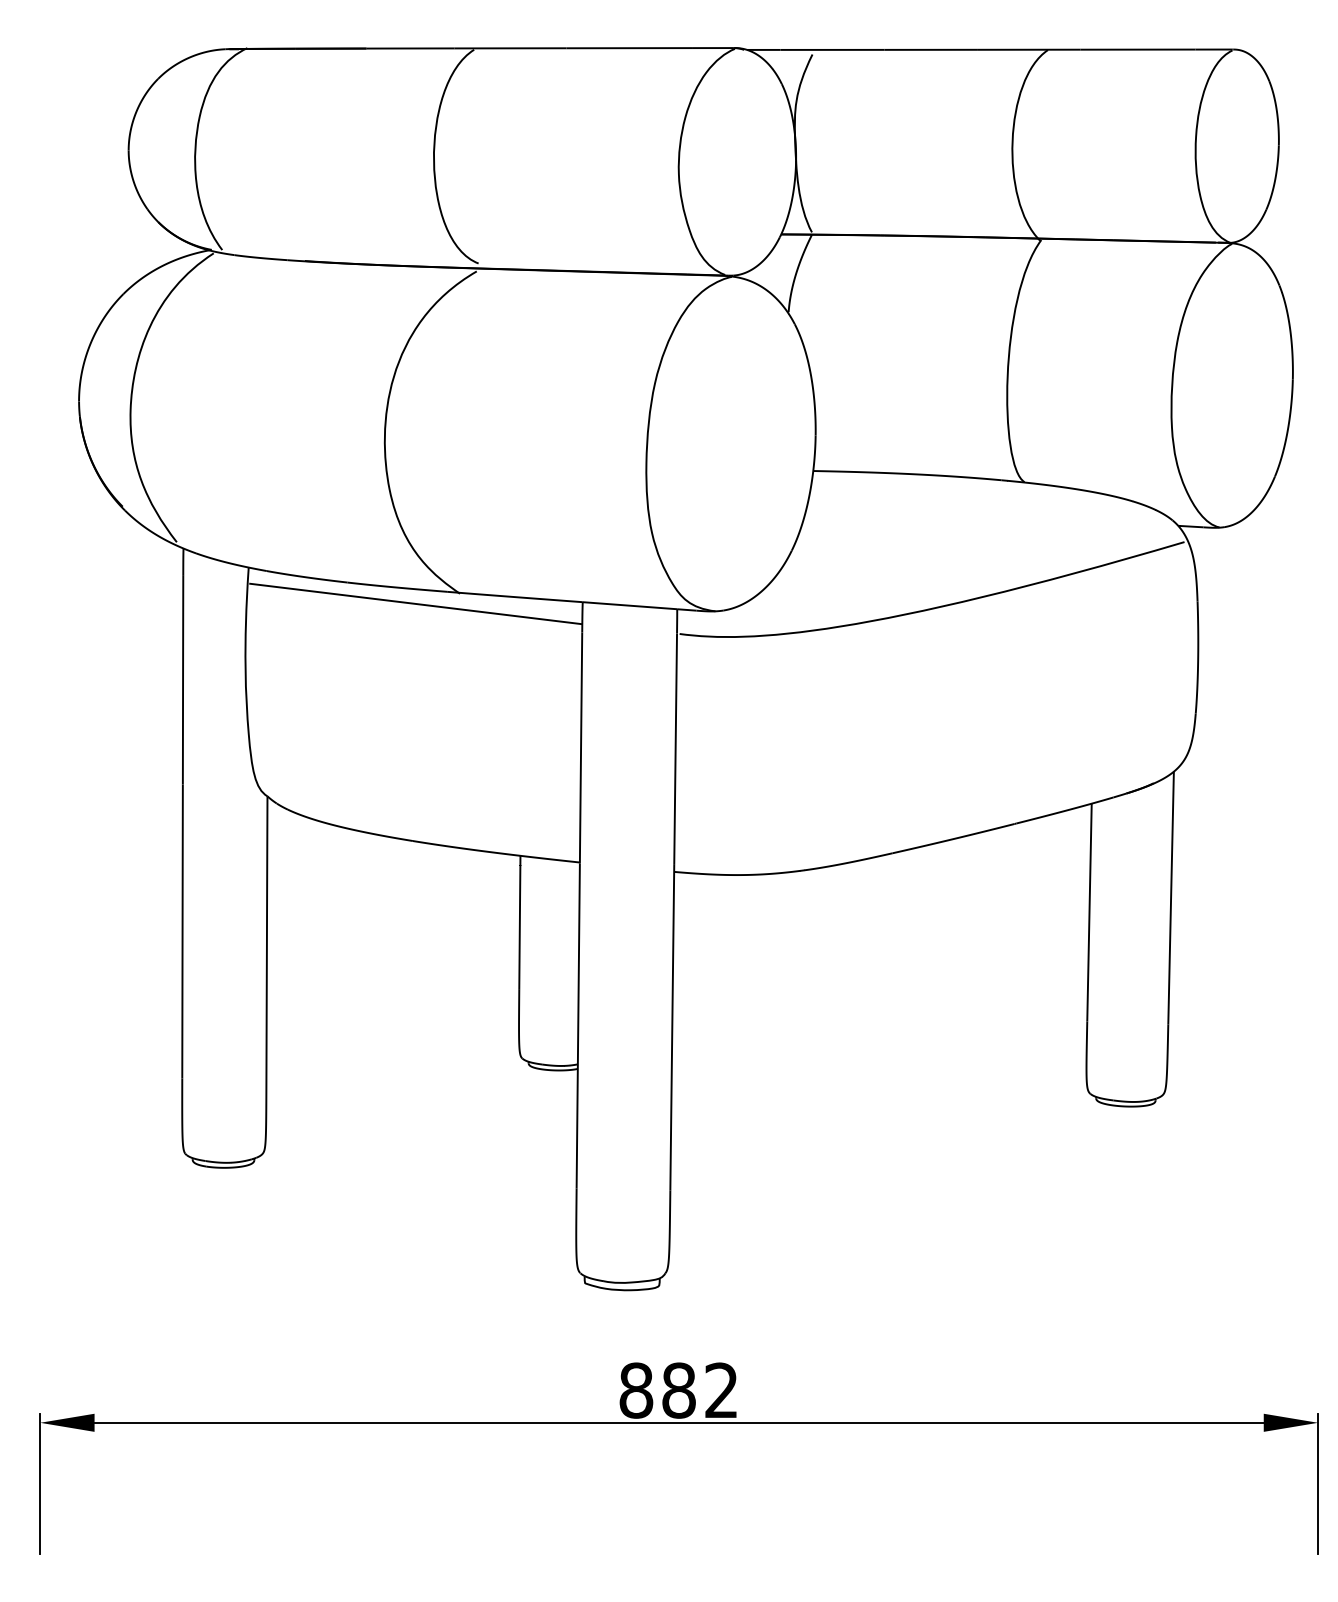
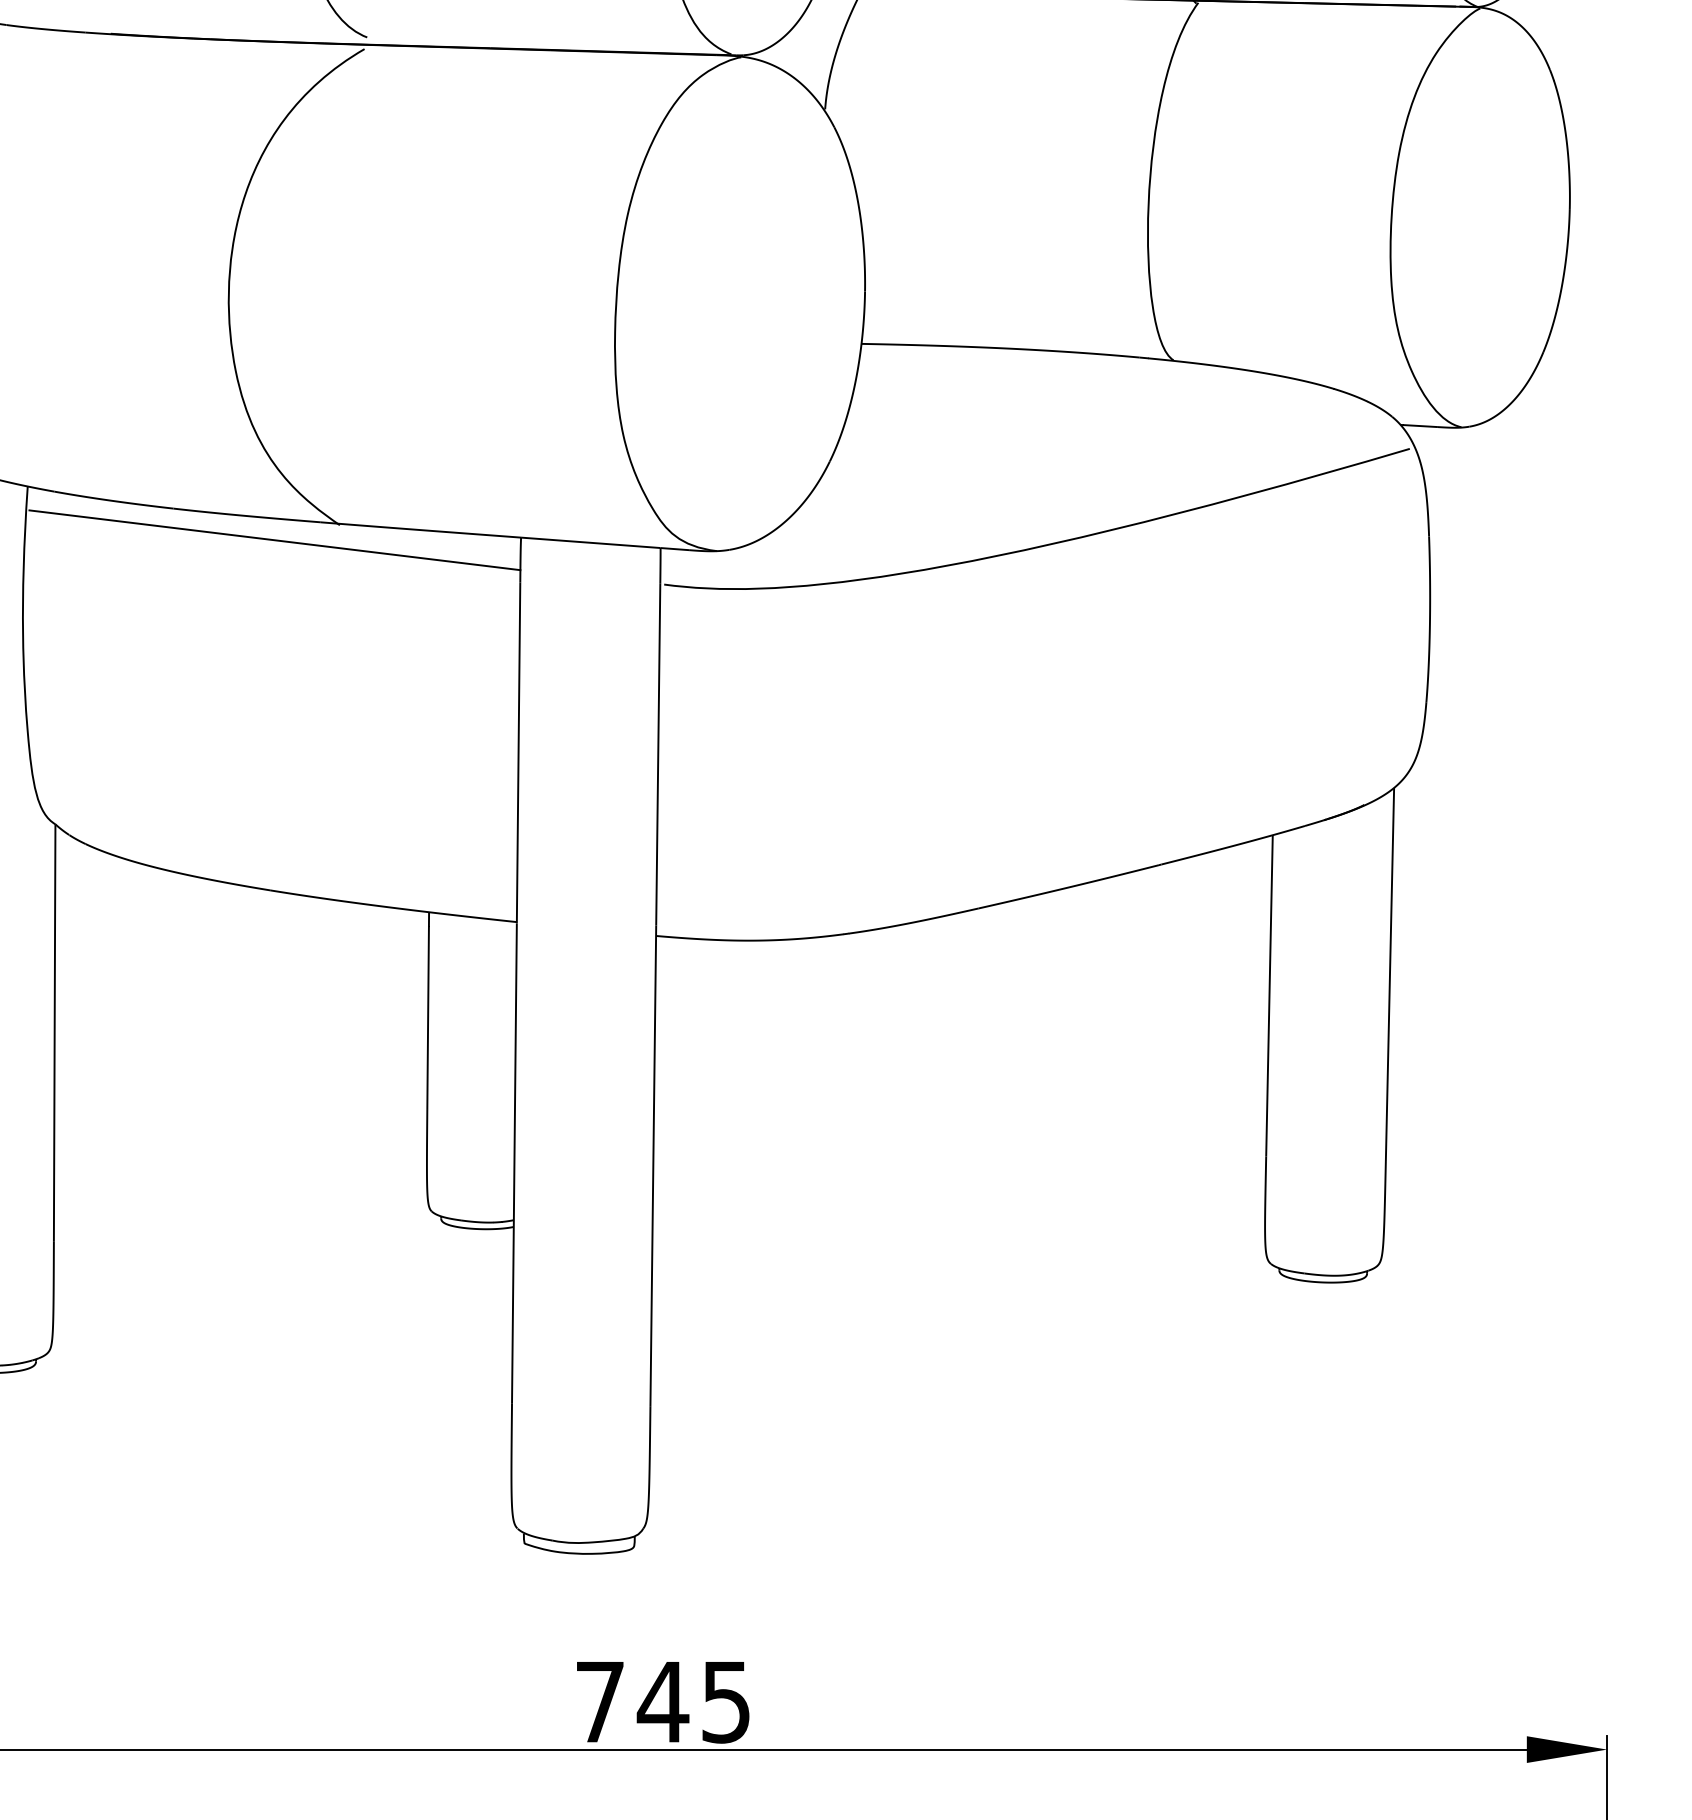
text: (678, 1390) -> (662, 1701), 882 -> 745

